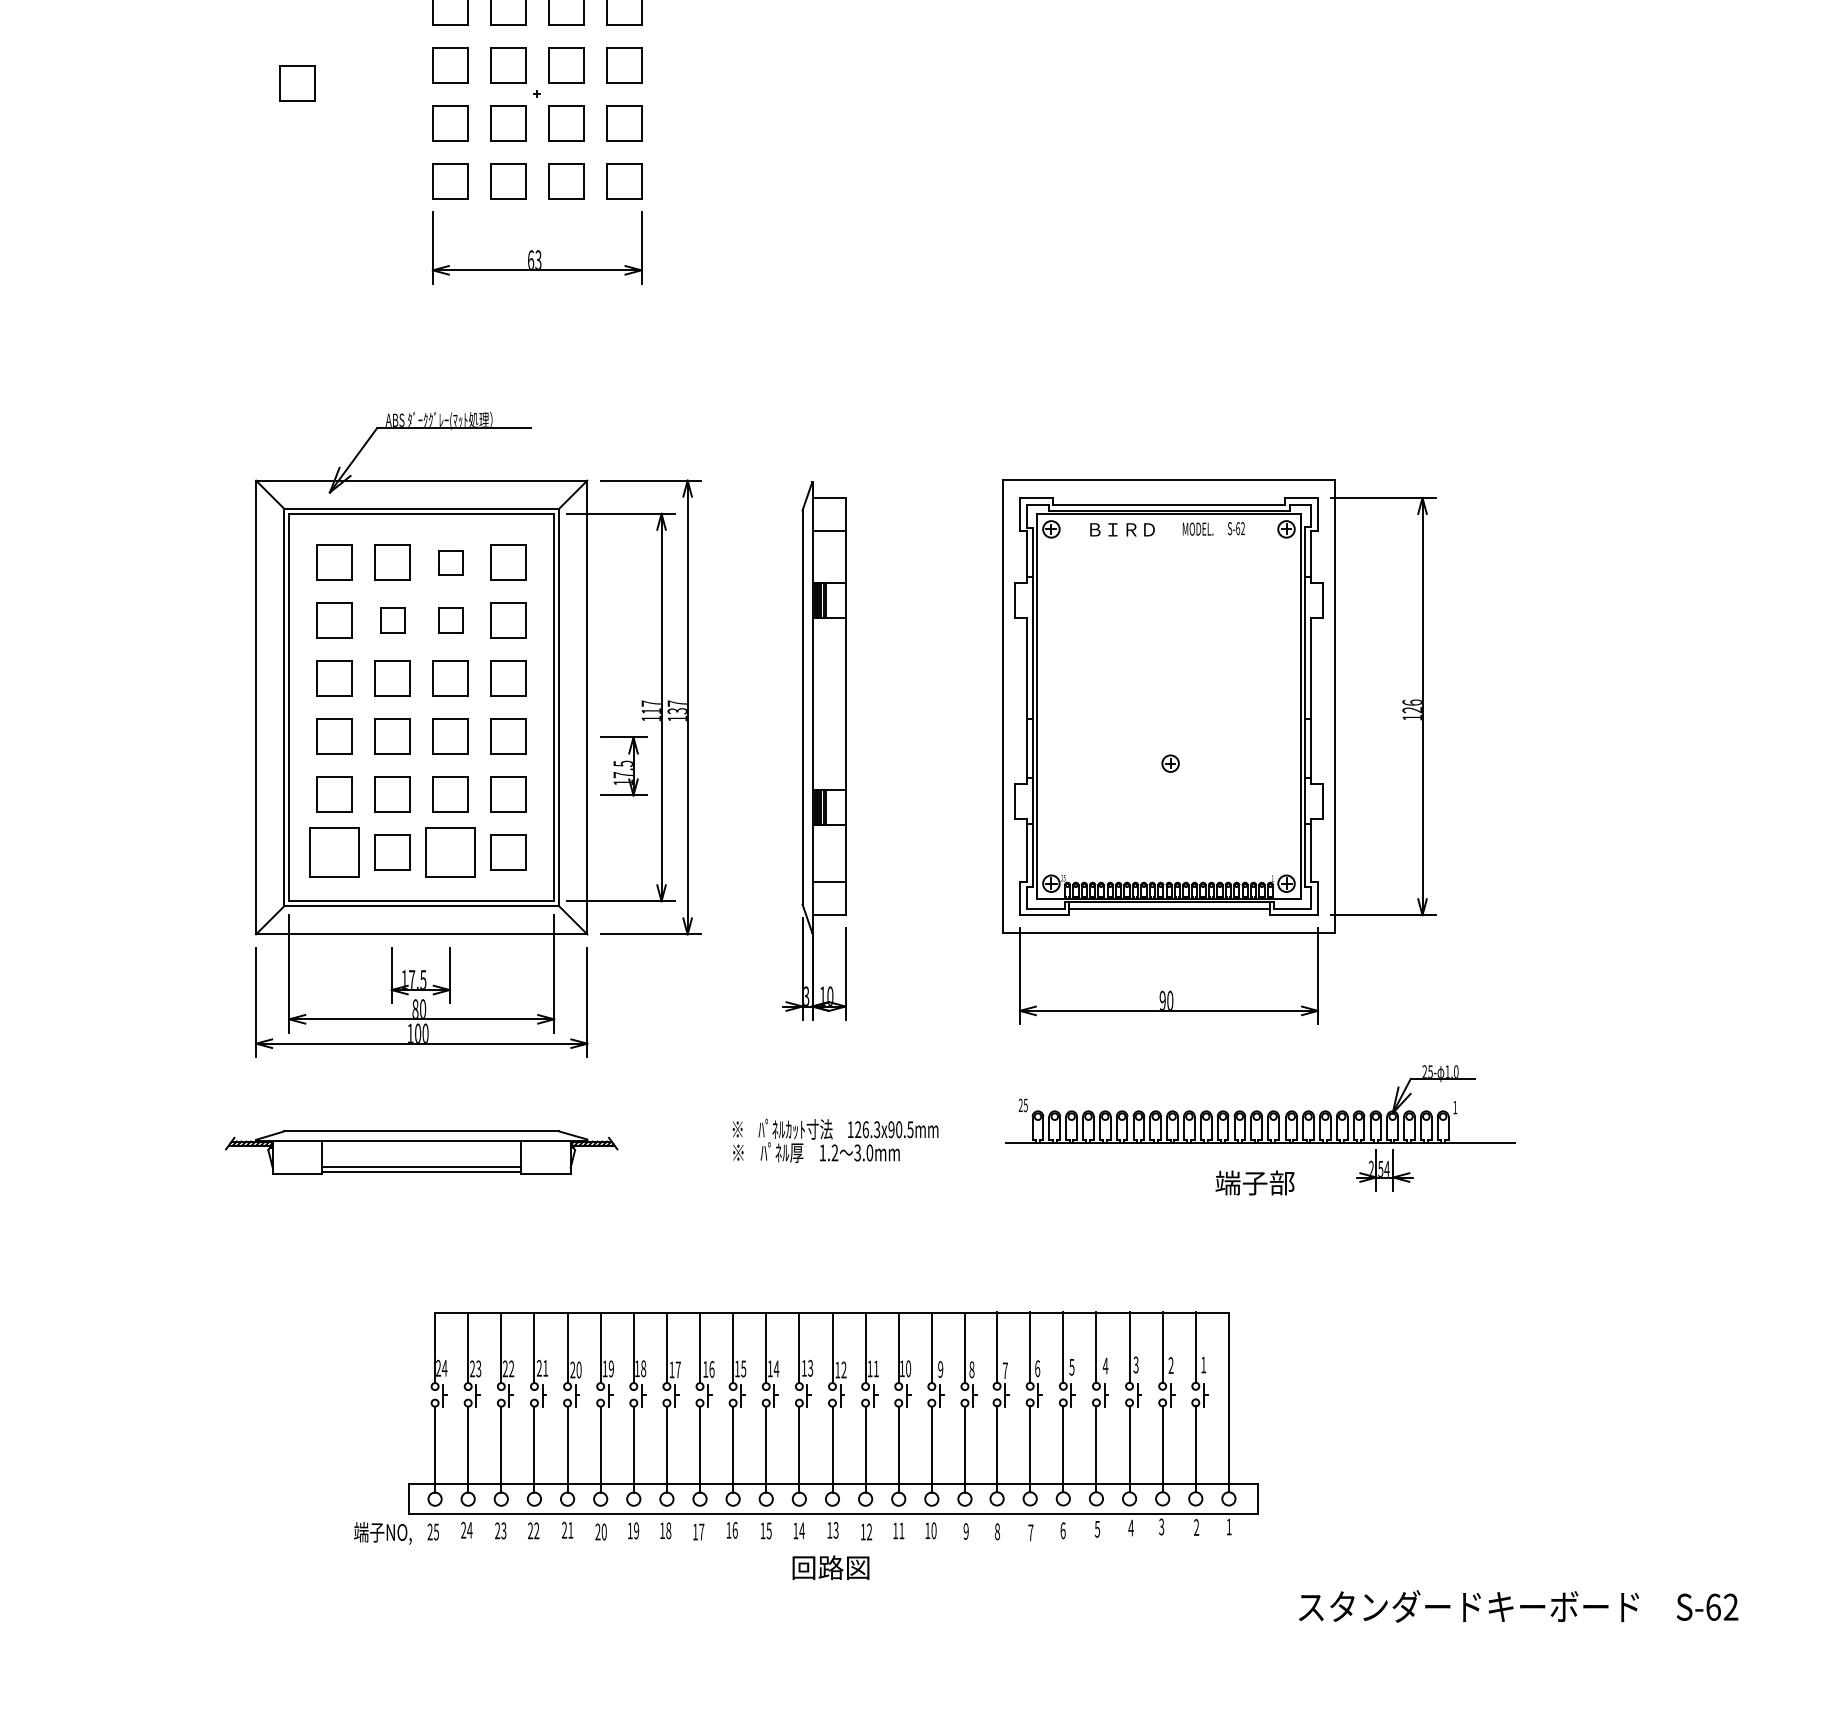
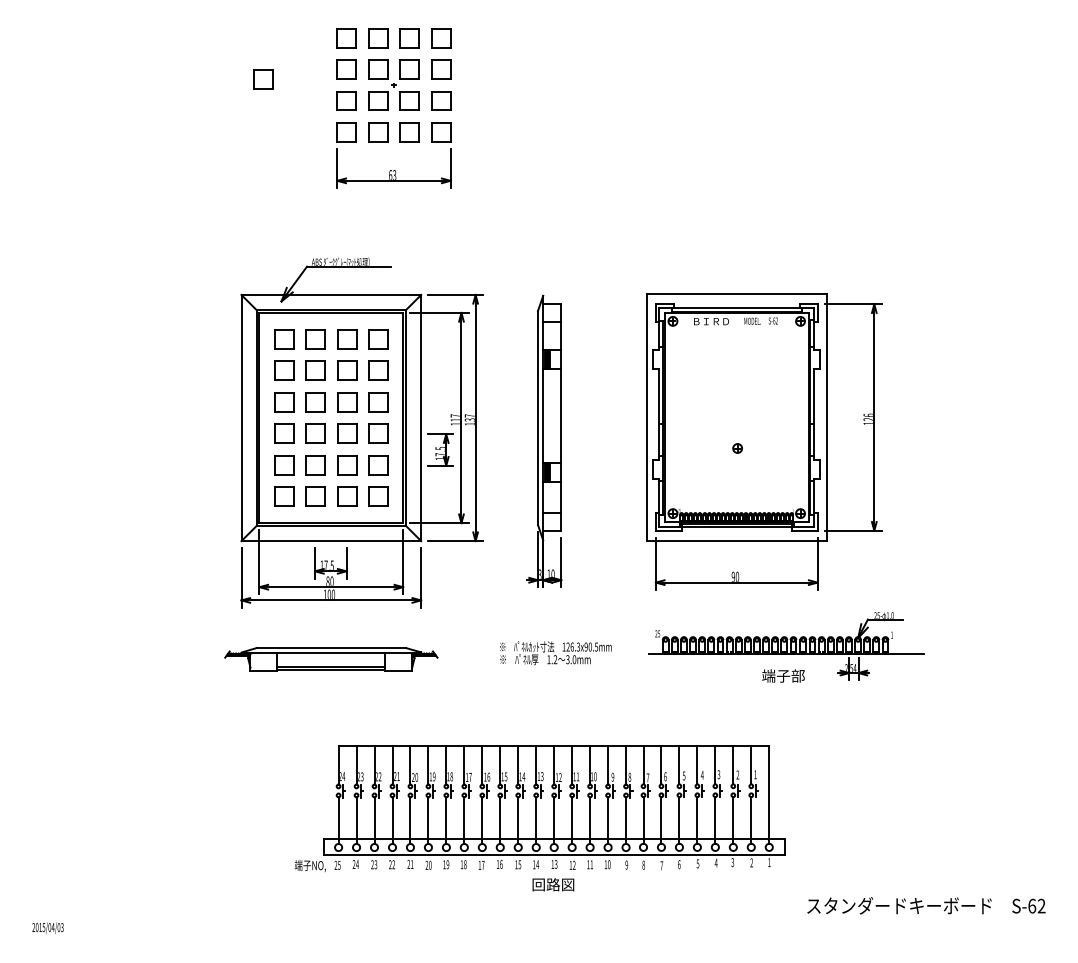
part: (451, 562) -> (347, 339), size x1.43
part: (392, 619) -> (315, 370), size x1.43
part: (451, 619) -> (347, 370), size x1.43
part: (335, 852) -> (284, 496), size x0.71
part: (451, 852) -> (347, 496), size x0.71

